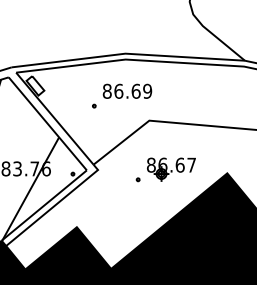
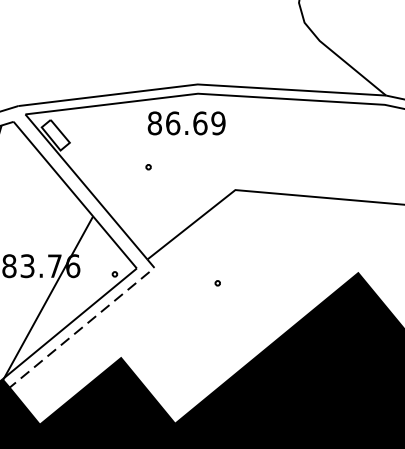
text: (127, 90) -> (186, 122), moved
part: (171, 169) -> (270, 267), removed
line: (55, 205) -> (87, 323), solid -> dashed

